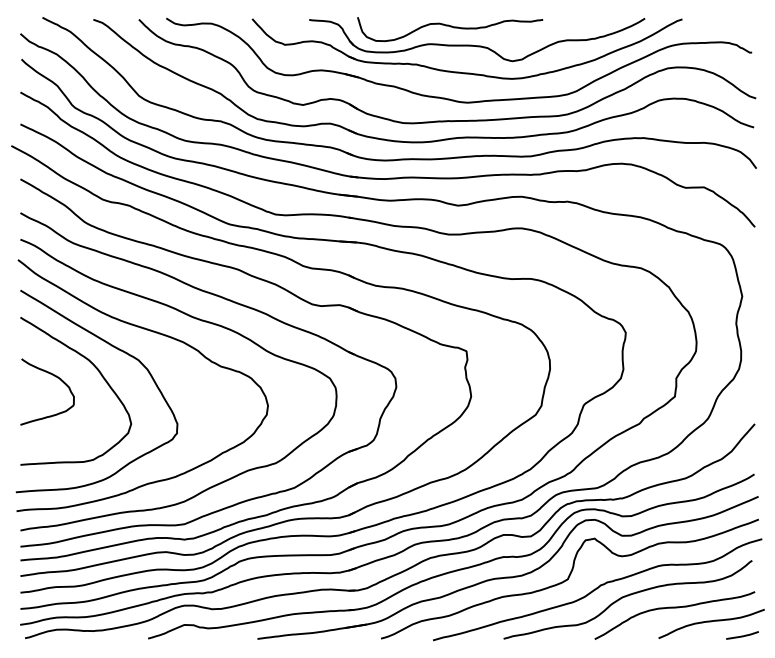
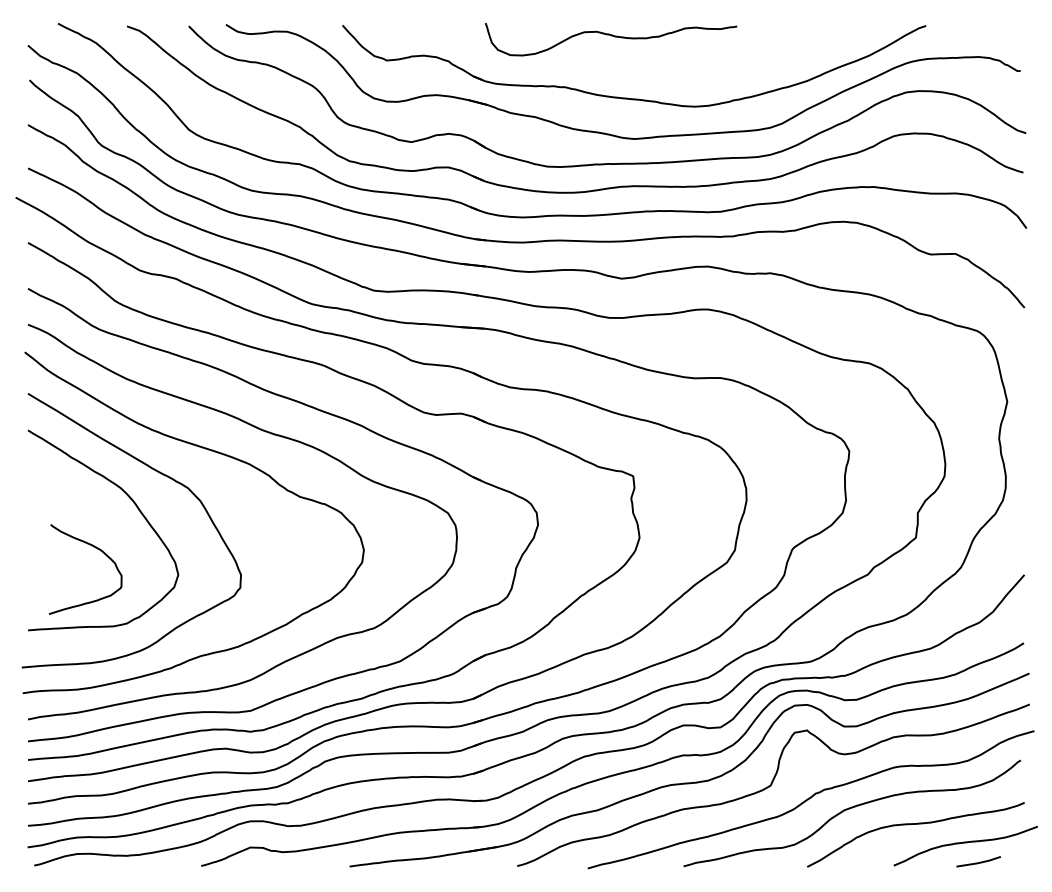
part: (477, 45) -> (647, 61), removed
curve: (54, 376) -> (95, 548), moved
line: (742, 636) -> (978, 862), moved

